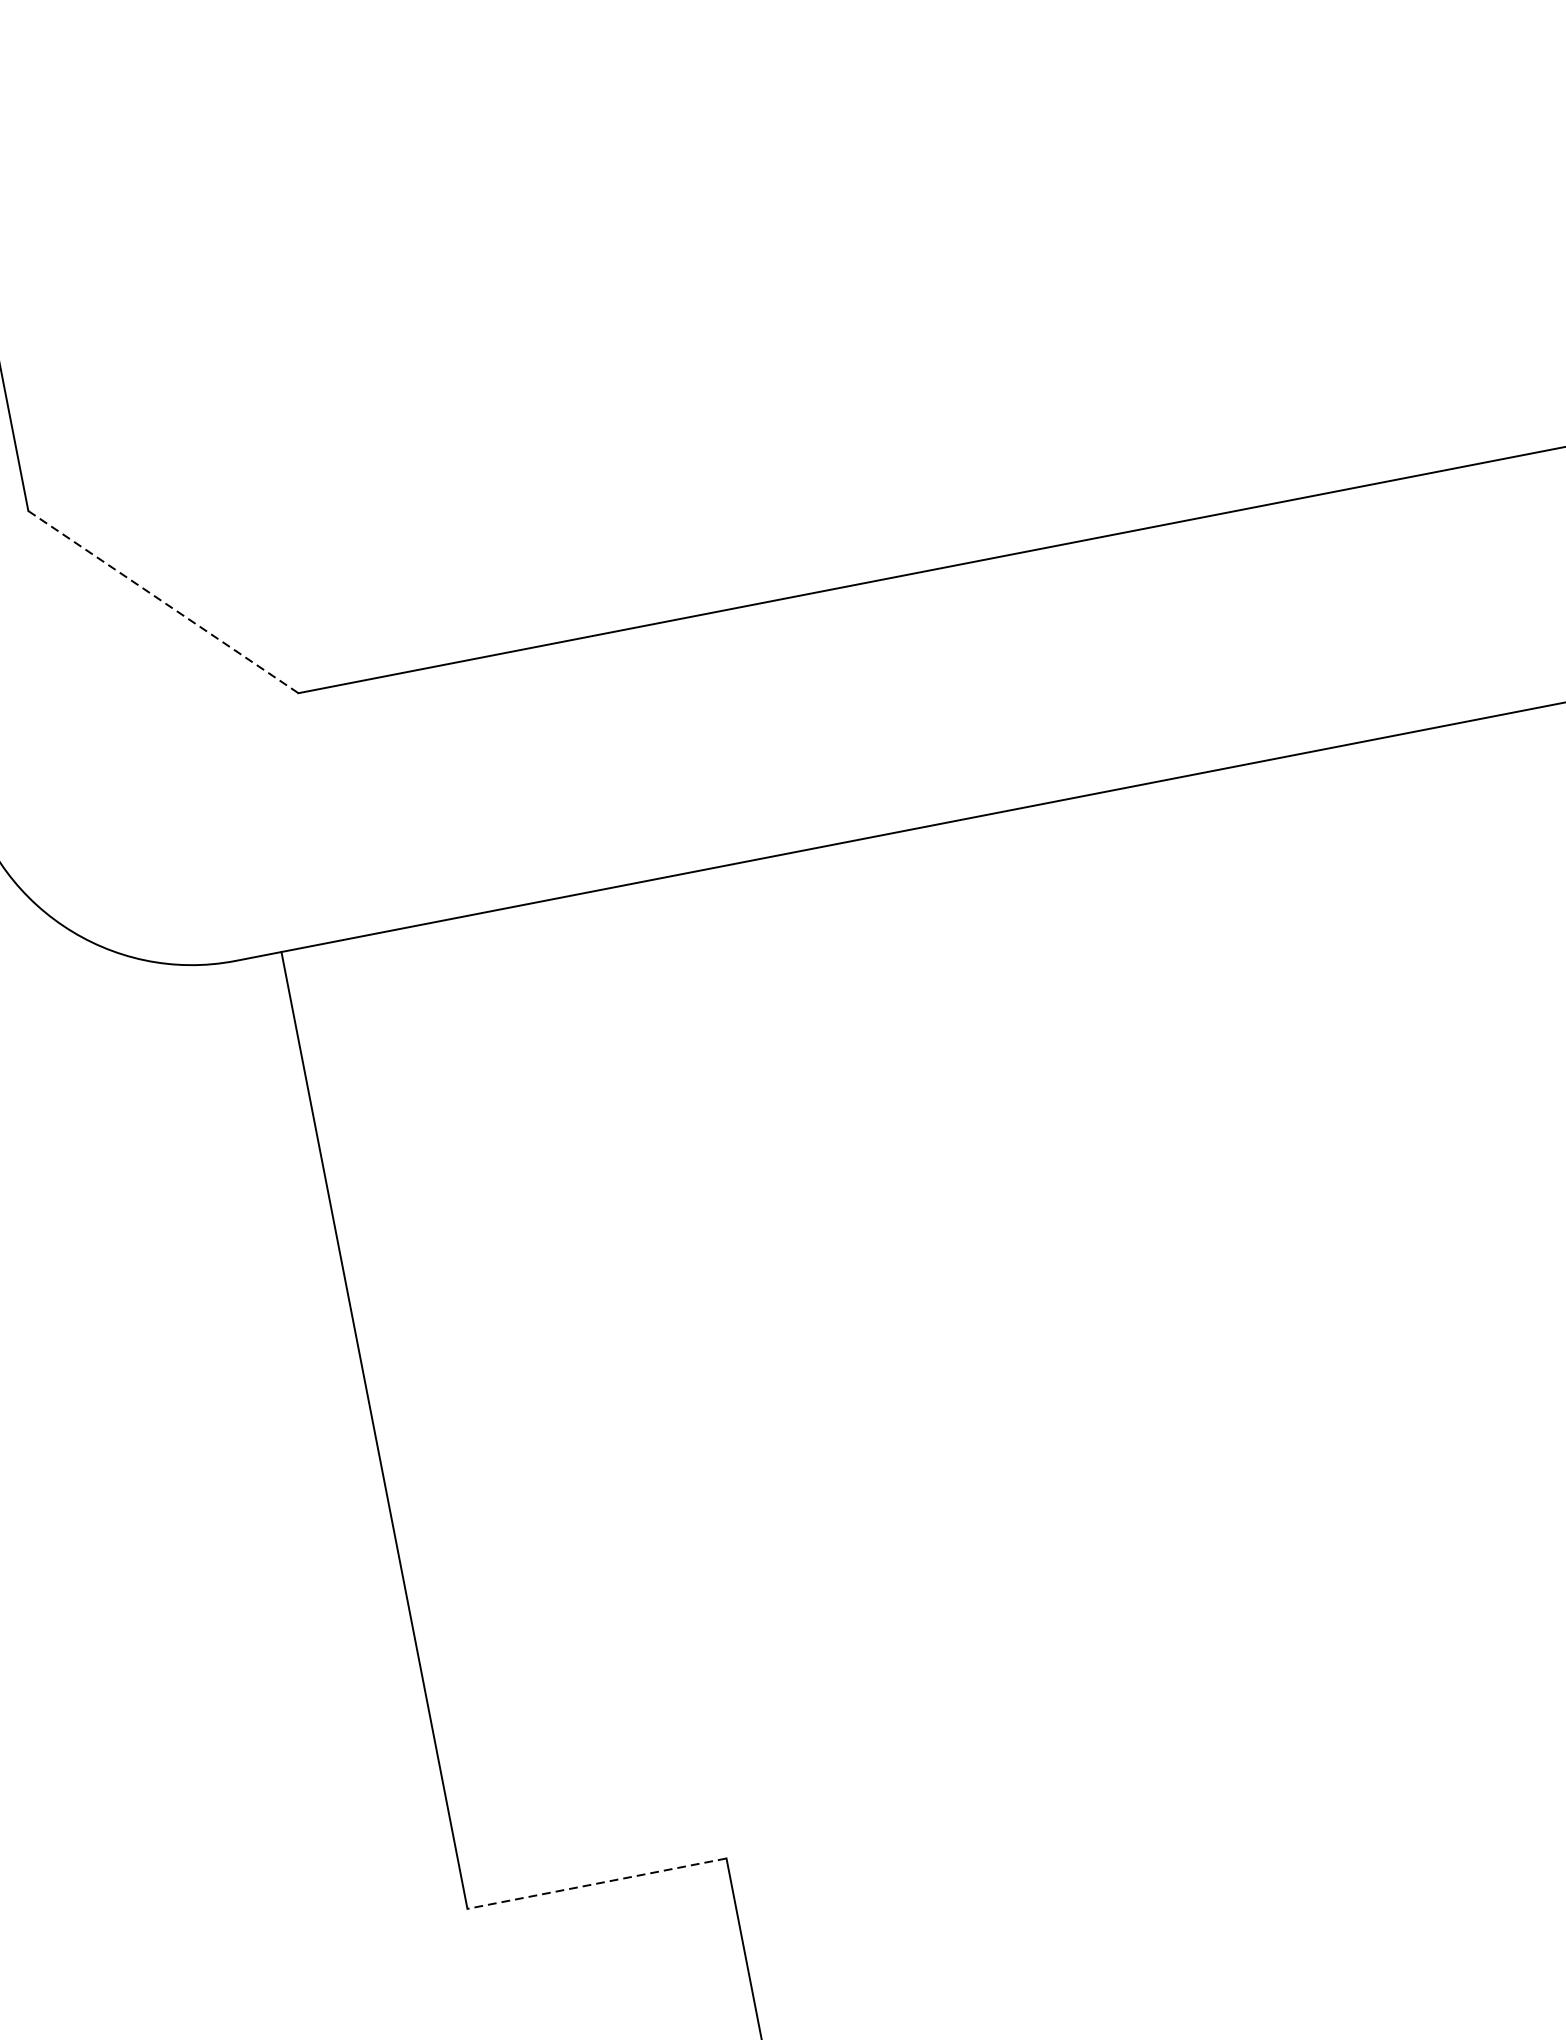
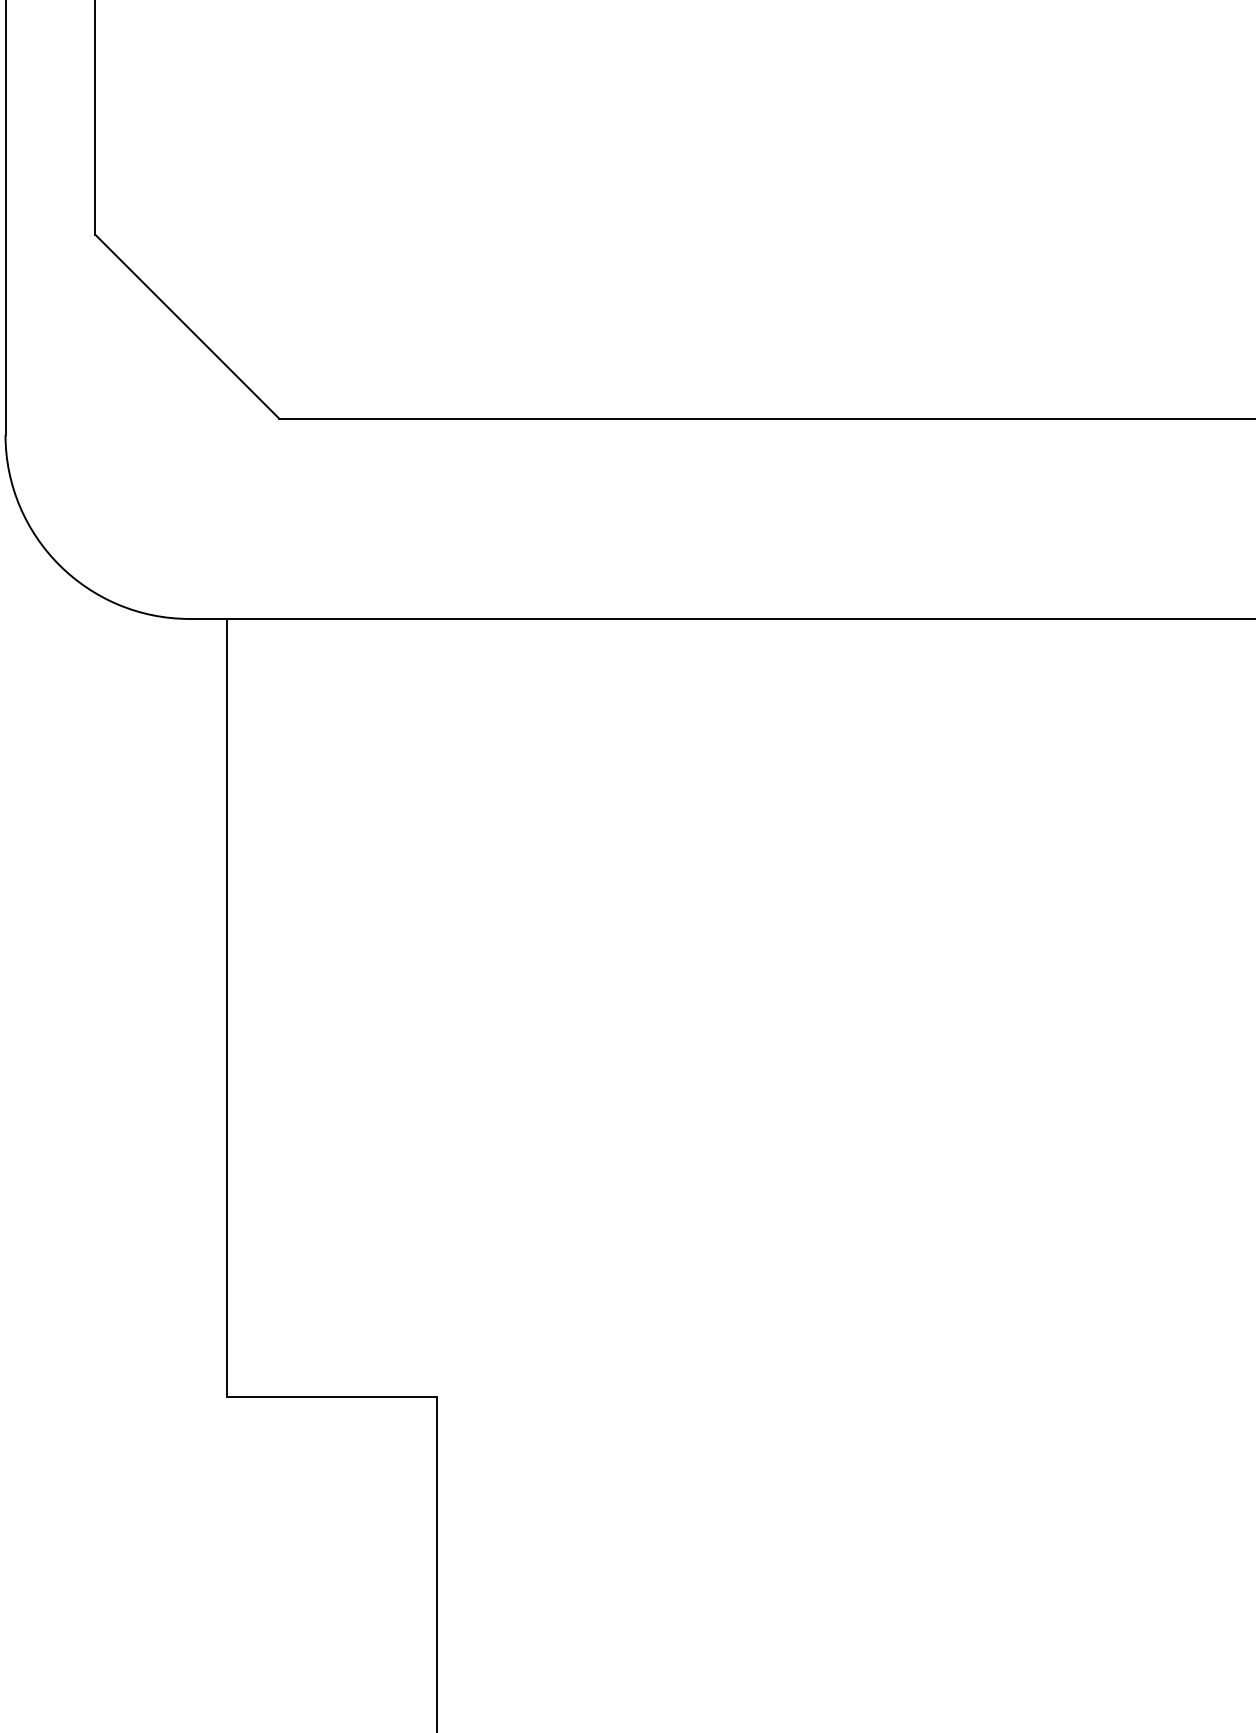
line: (163, 602) -> (187, 327), dashed -> solid
line: (596, 1884) -> (331, 1397), dashed -> solid

